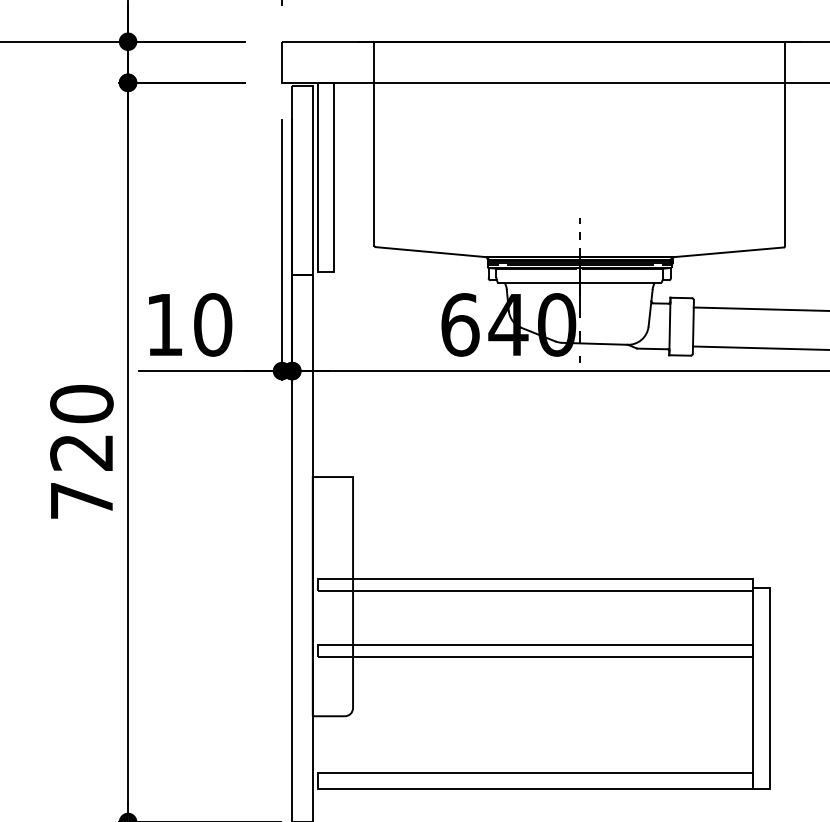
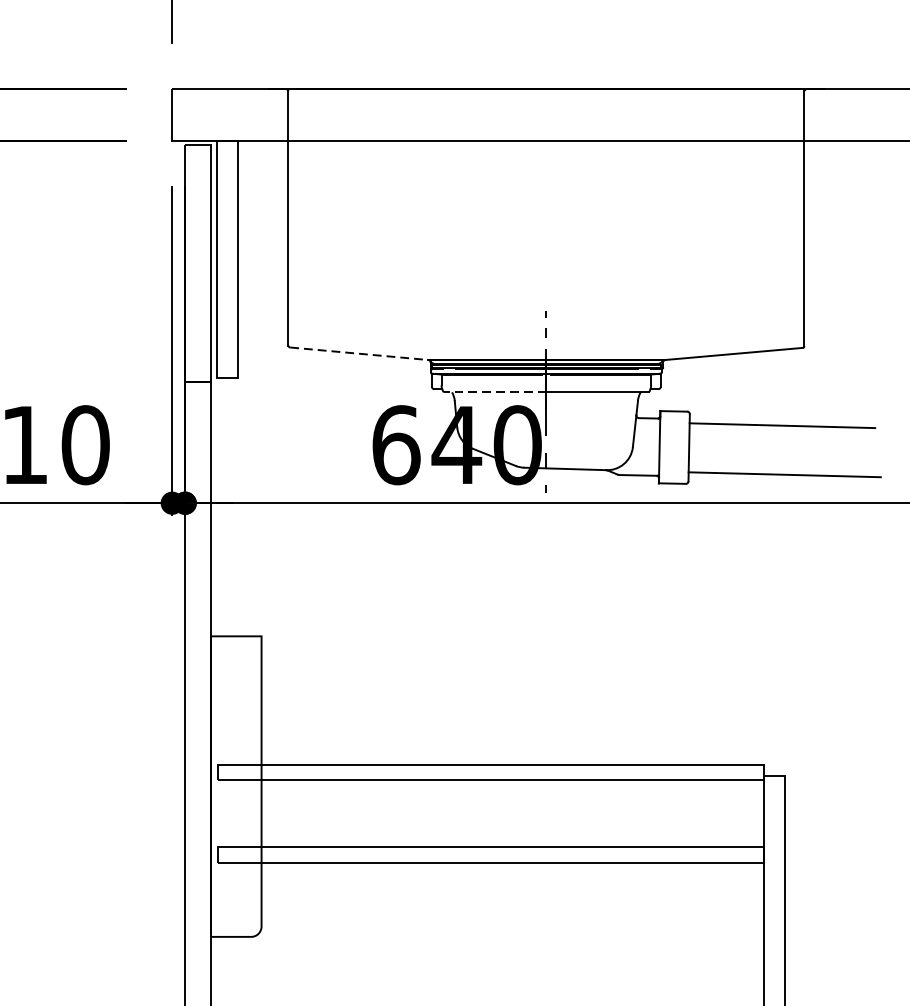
line: (431, 252) -> (360, 354), solid -> dashed
line: (538, 282) -> (494, 391), solid -> dashed

